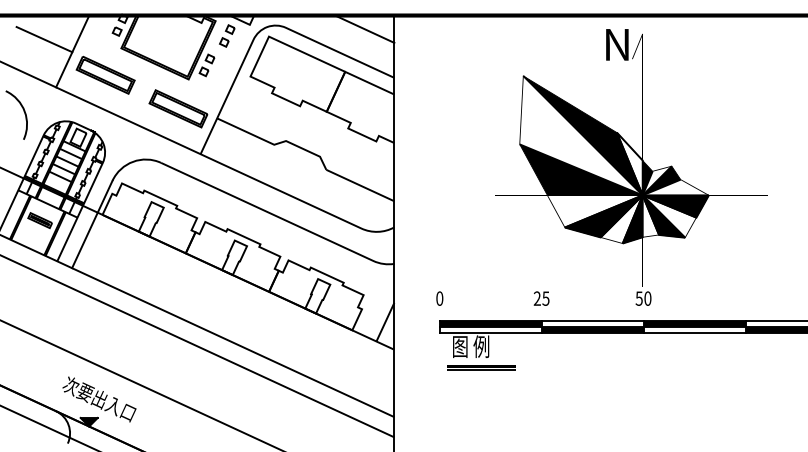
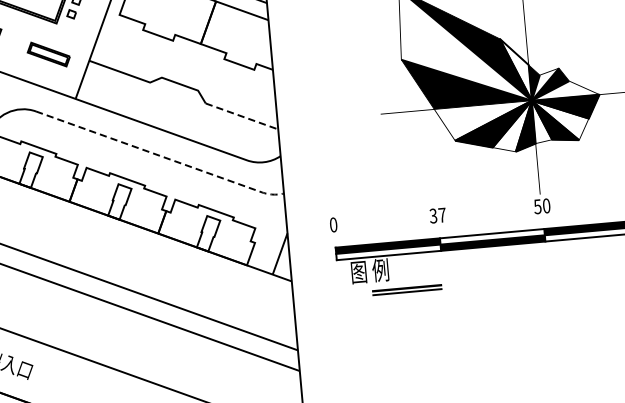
part: (178, 108) -> (48, 54), size x0.7
line: (360, 185) -> (242, 116), solid -> dashed
line: (279, 217) -> (162, 156), solid -> dashed
text: (541, 298) -> (437, 215), 25 -> 37
part: (481, 367) -> (407, 289), moved

